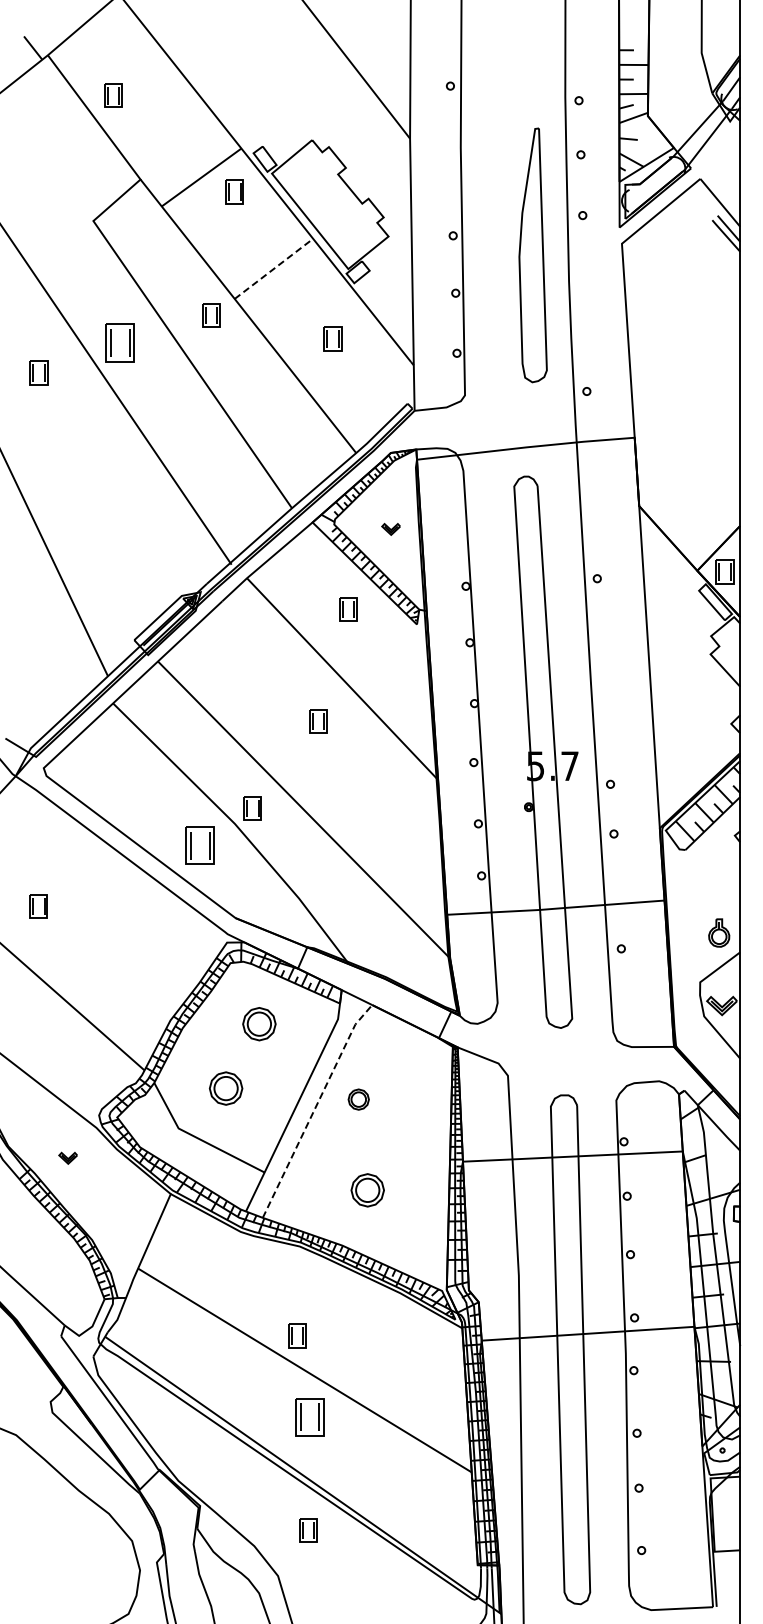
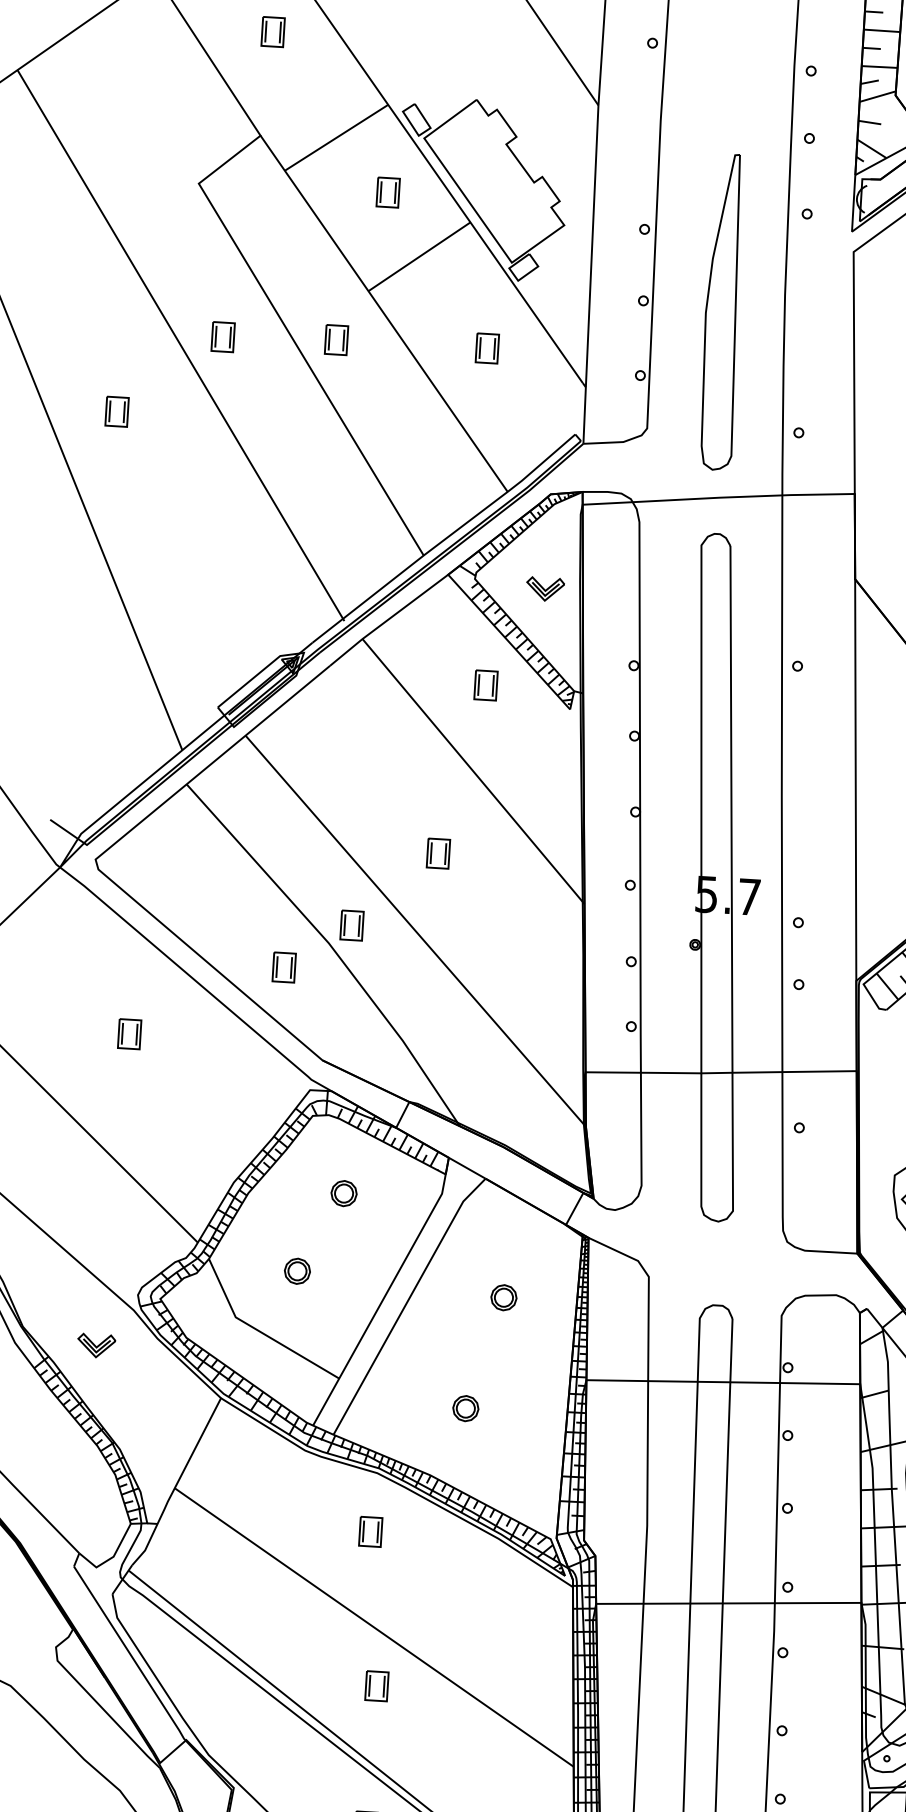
part: (113, 95) -> (273, 31), moved
part: (234, 191) -> (387, 192), moved
part: (532, 255) -> (722, 312), moved
line: (274, 268) -> (420, 256), dashed -> solid
part: (211, 315) -> (336, 339), moved
part: (120, 342) -> (223, 336), size x0.62
part: (38, 372) -> (116, 411), moved
part: (390, 529) -> (544, 589), size x1.67
part: (318, 721) -> (438, 853), moved
part: (200, 845) -> (284, 967), size x0.62
part: (38, 906) -> (129, 1034), moved
part: (259, 1023) -> (344, 1193), size x0.62
part: (225, 1088) -> (297, 1271), size x0.62
part: (358, 1099) -> (503, 1297), moved
line: (314, 1108) -> (406, 1302), dashed -> solid
part: (67, 1158) -> (95, 1346), size x1.67
part: (367, 1190) -> (465, 1408), size x0.62
part: (297, 1335) -> (370, 1531), moved
part: (309, 1417) -> (376, 1686), size x0.62

